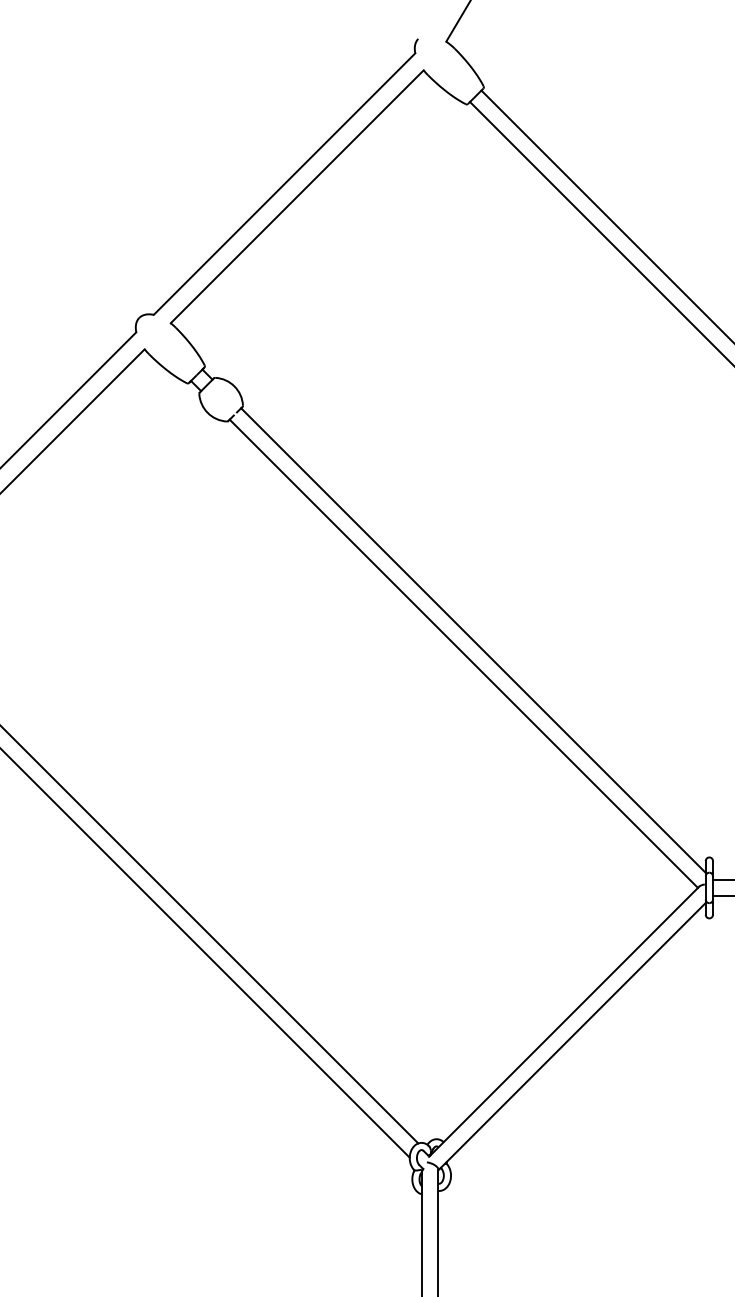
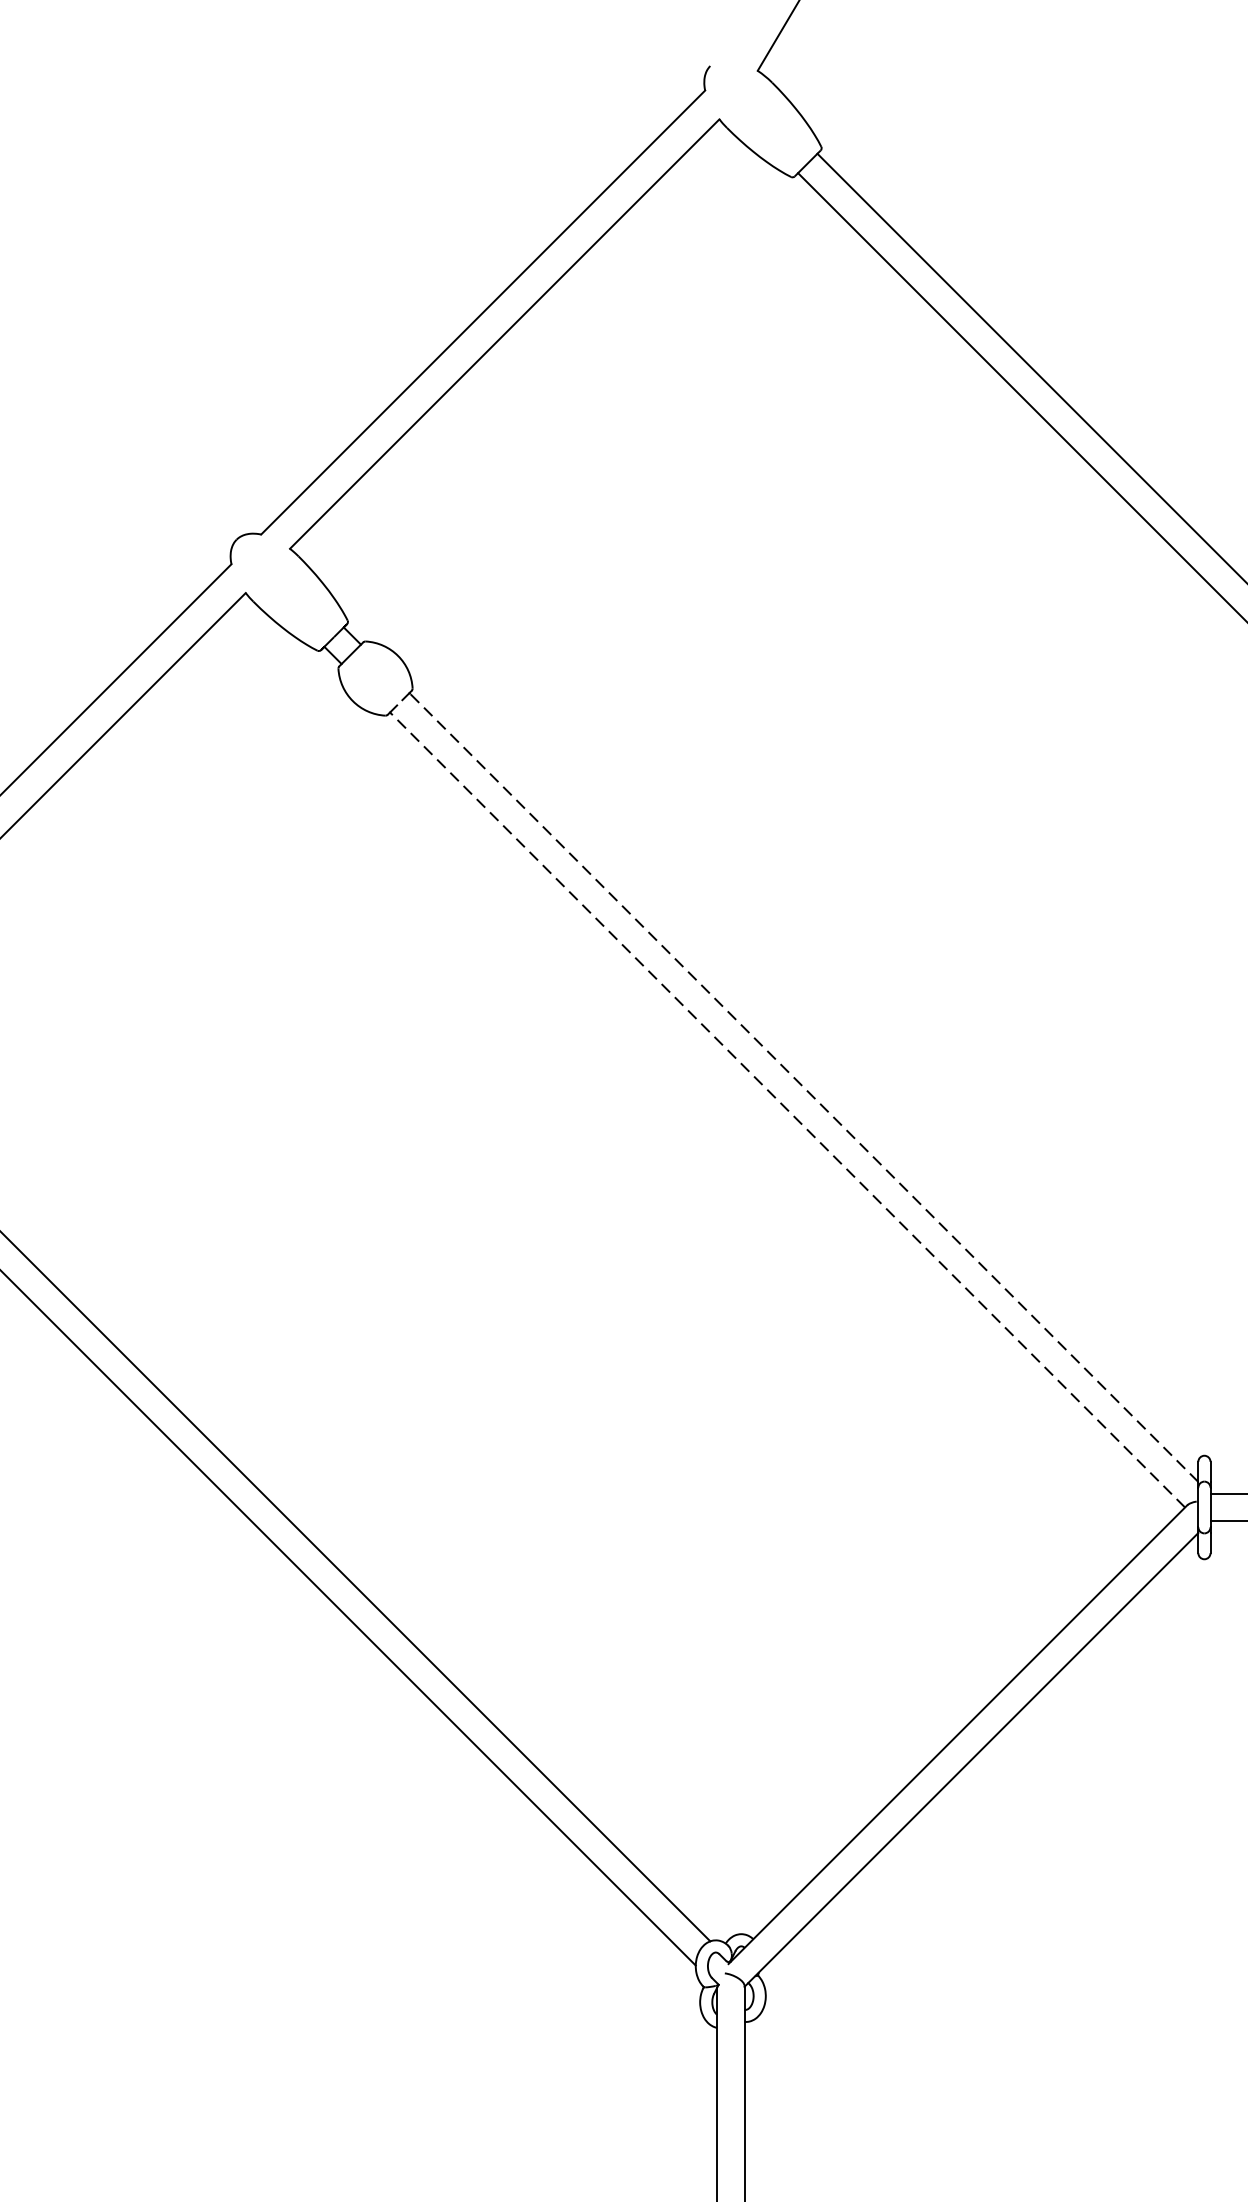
line: (473, 640) -> (803, 1087), solid -> dashed
line: (464, 653) -> (788, 1109), solid -> dashed

